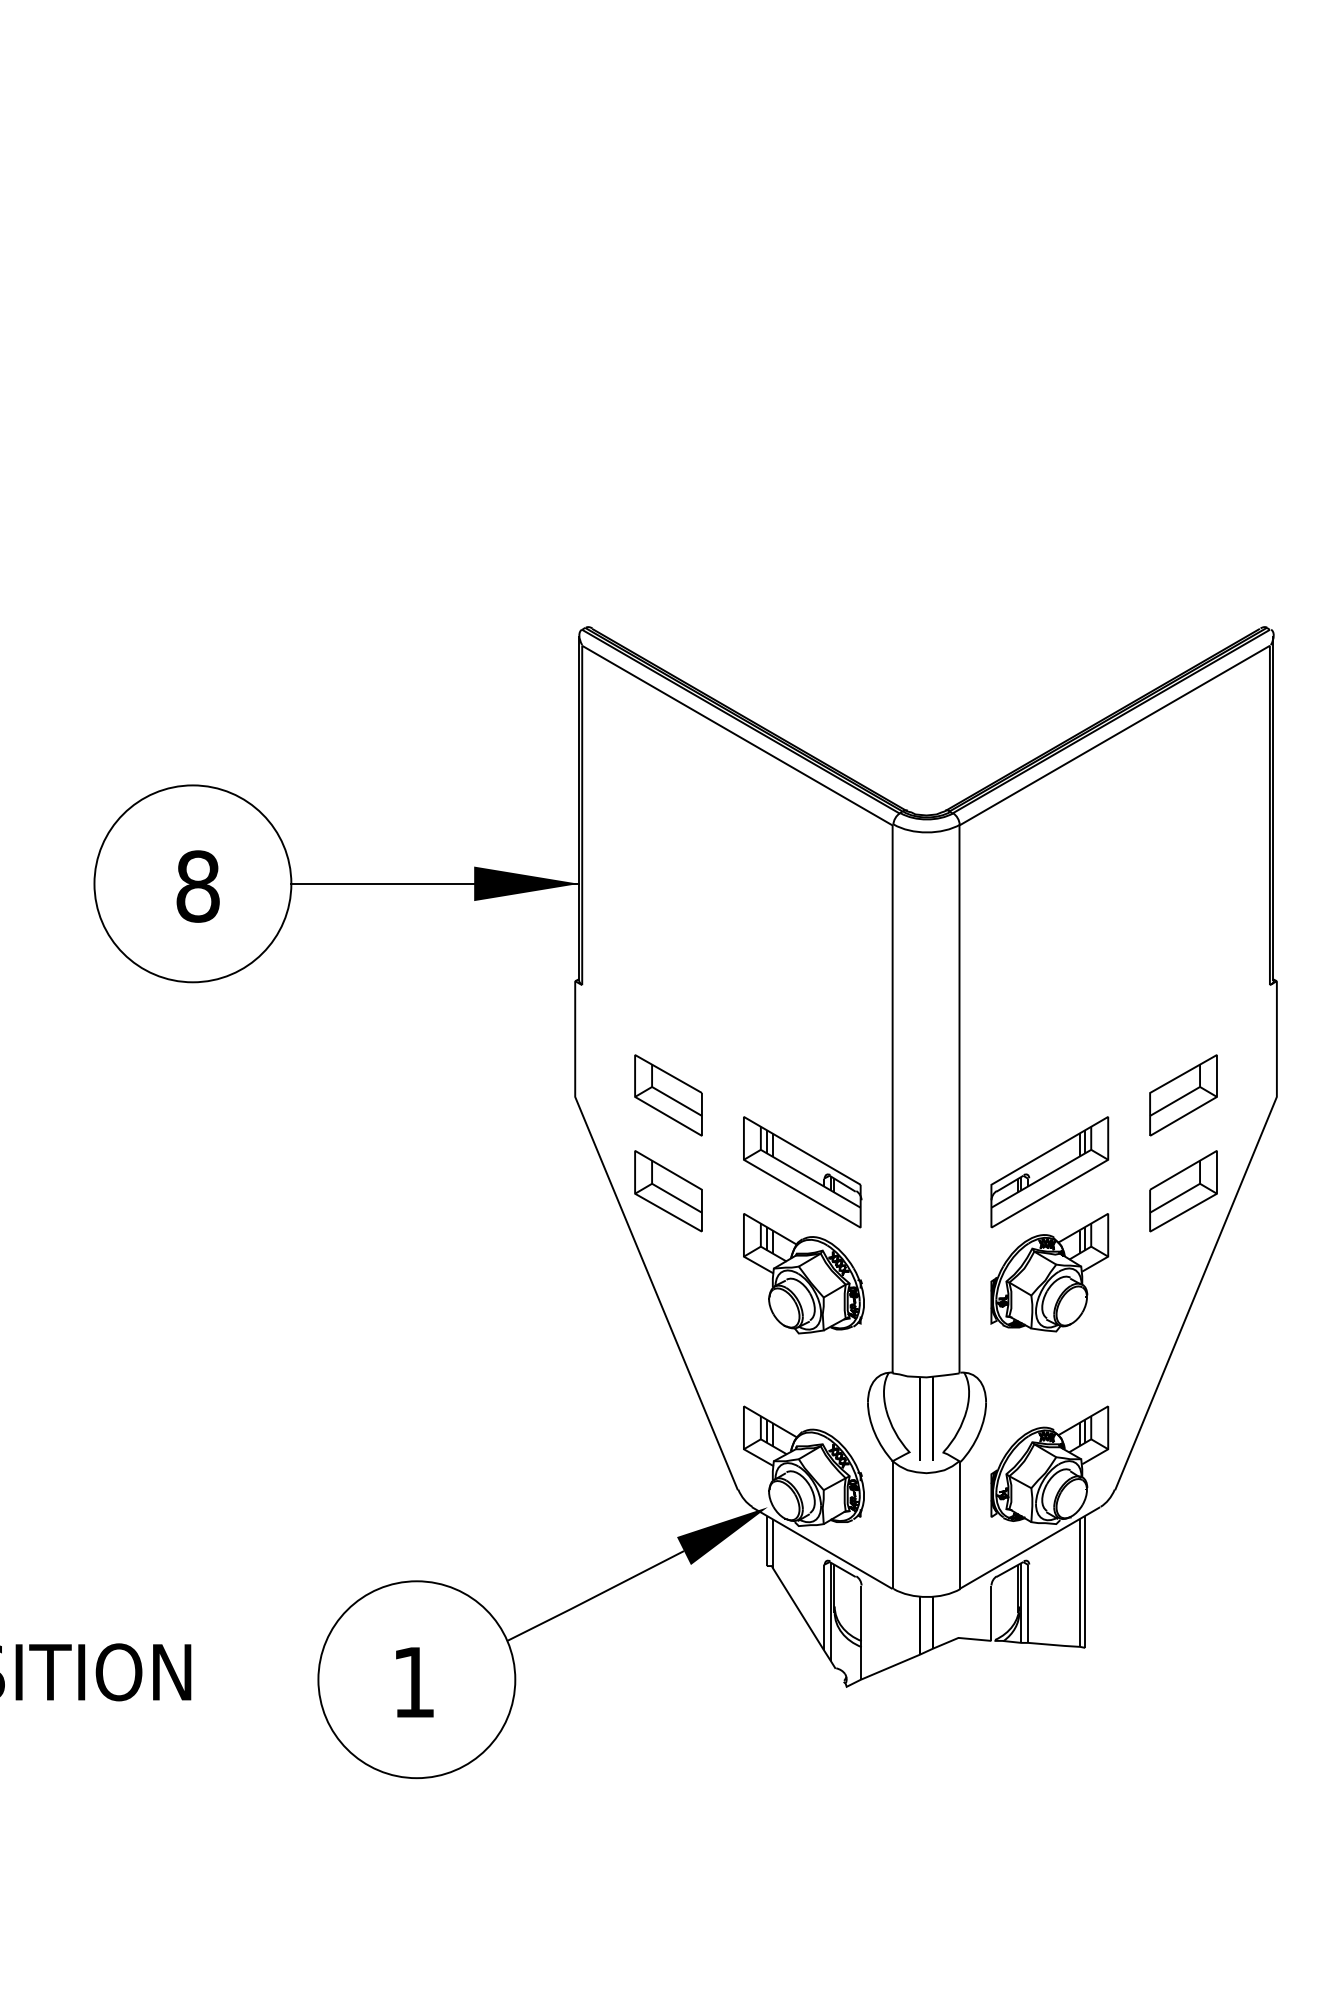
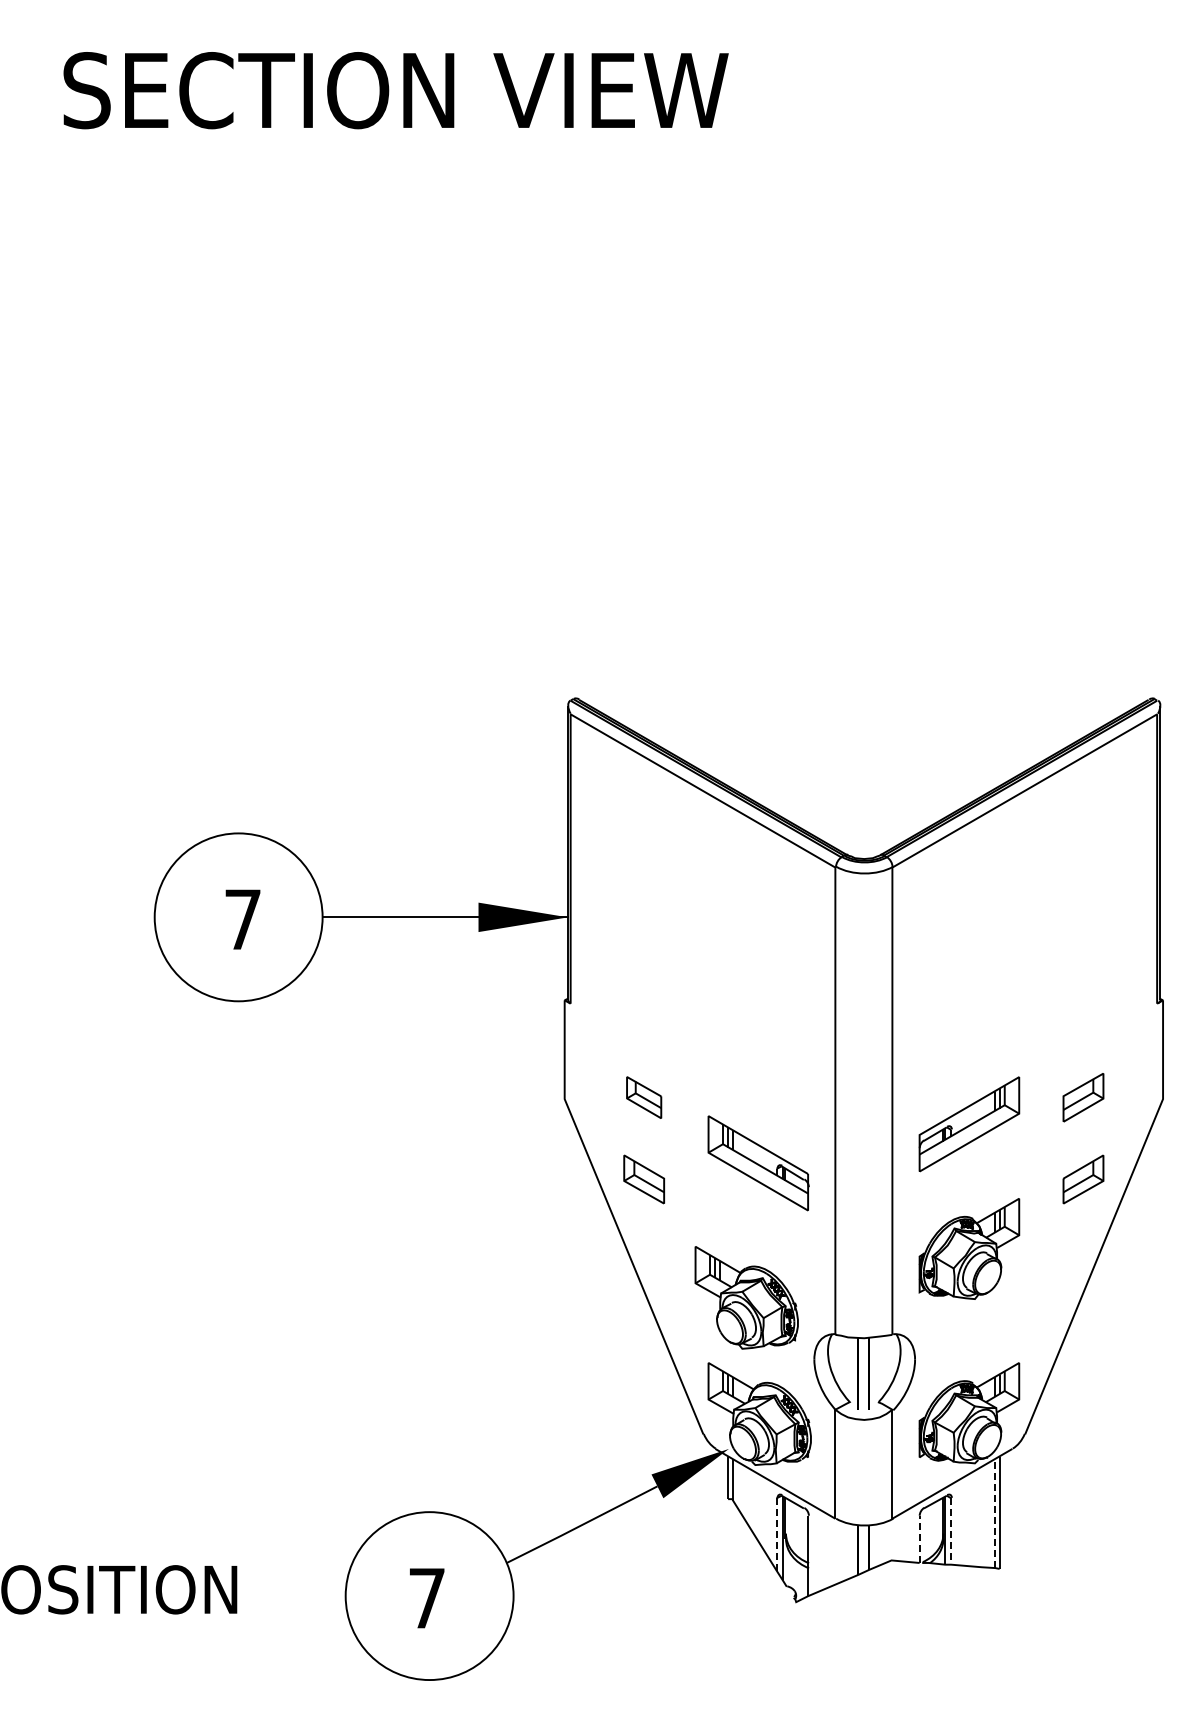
text: (197, 886) -> (242, 919), 8 -> 7
part: (667, 1095) -> (643, 1097), size x0.6
part: (1183, 1095) -> (1083, 1097), size x0.7
part: (1049, 1172) -> (969, 1124), moved
part: (667, 1191) -> (643, 1179), size x0.7
part: (1183, 1191) -> (1083, 1179), size x0.7
part: (803, 1273) -> (746, 1297), moved
line: (1080, 1582) -> (995, 1513), solid -> dashed
line: (1028, 1603) -> (951, 1531), solid -> dashed
line: (823, 1606) -> (776, 1533), solid -> dashed
line: (991, 1613) -> (919, 1539), solid -> dashed
text: (413, 1682) -> (426, 1598), 1 -> 7

